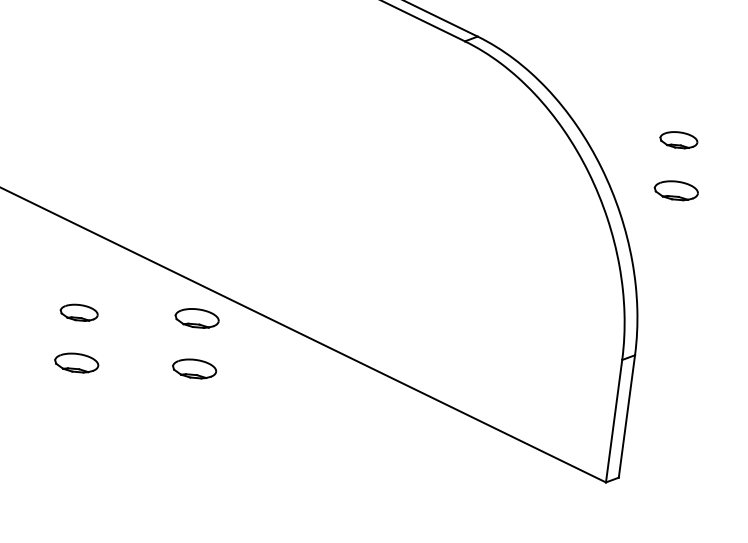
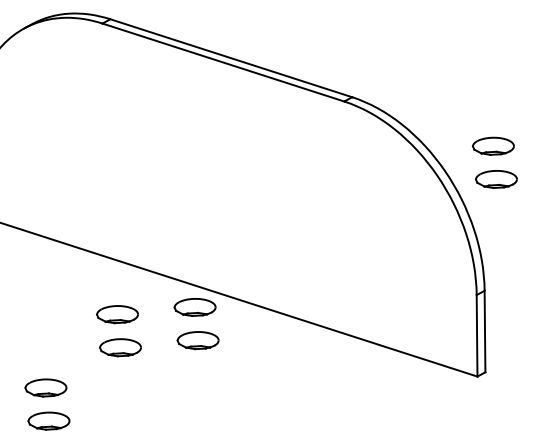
part: (677, 138) -> (492, 145), size x1.67
part: (675, 190) -> (495, 179), size x1.43
part: (79, 312) -> (117, 314), size x1.67
part: (196, 318) -> (194, 307), size x1.43
part: (76, 362) -> (120, 347), size x1.43
part: (193, 368) -> (197, 340), size x1.43

